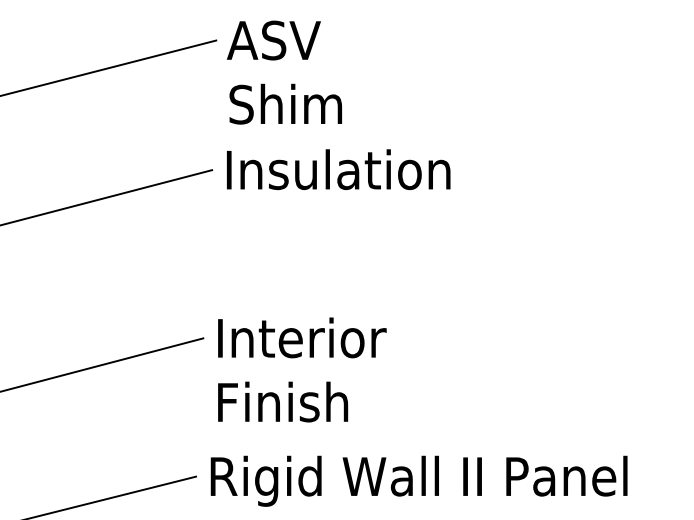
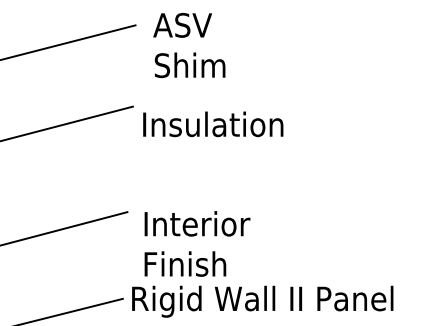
text: (284, 72) -> (189, 45), moved
text: (339, 169) -> (213, 124), moved
text: (302, 369) -> (197, 243), moved

